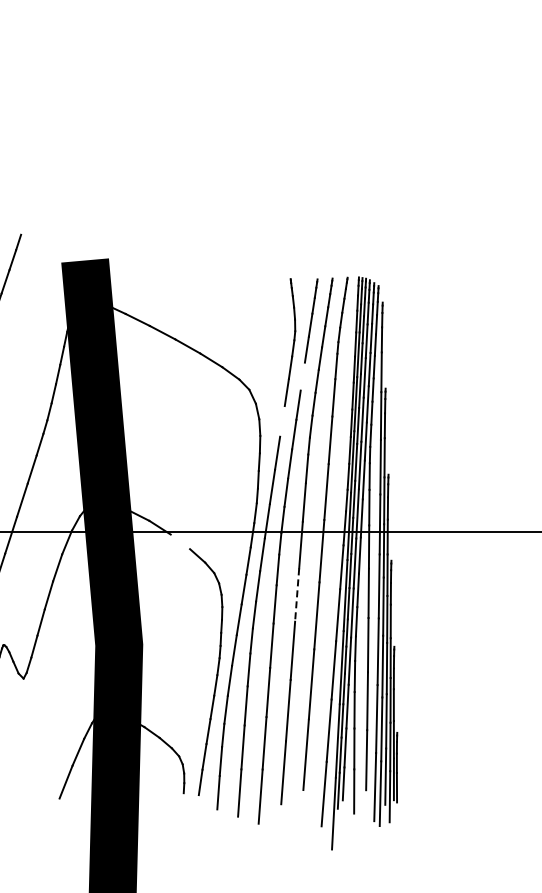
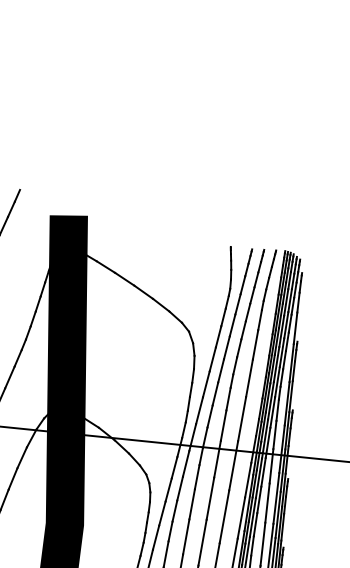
line: (302, 376) -> (232, 325), added
line: (282, 421) -> (212, 359), added
line: (180, 541) -> (122, 446), added
line: (297, 595) -> (210, 499), dashed -> solid

